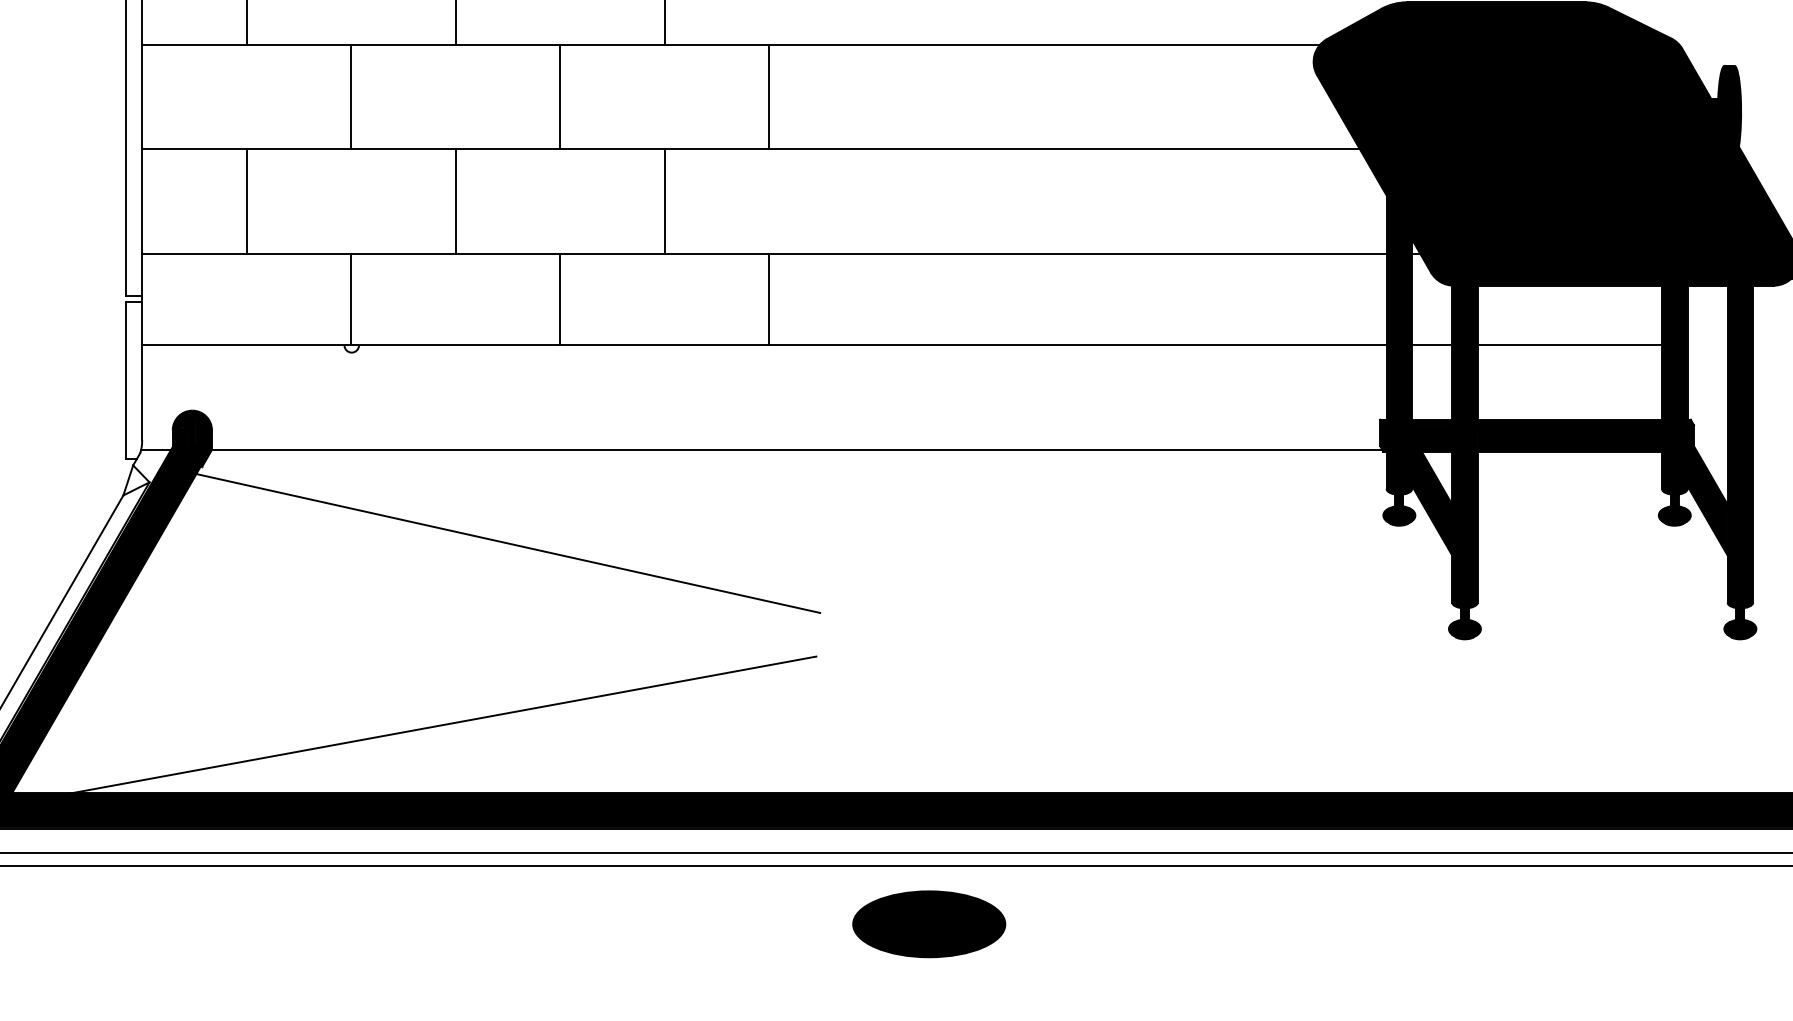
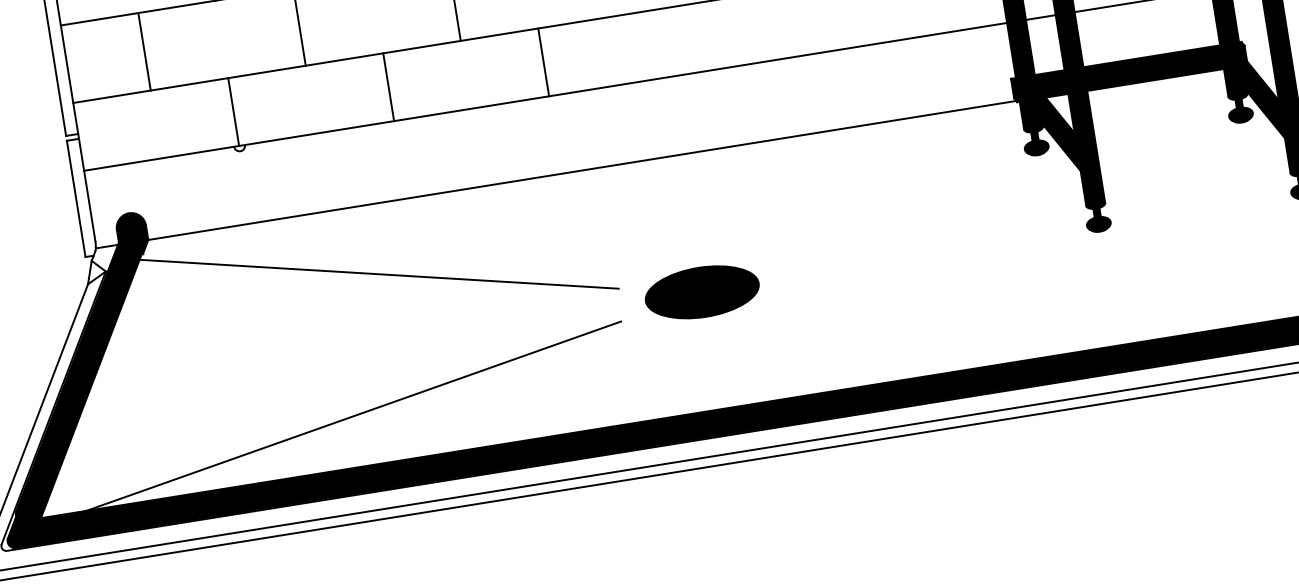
part: (929, 924) -> (702, 292), moved

